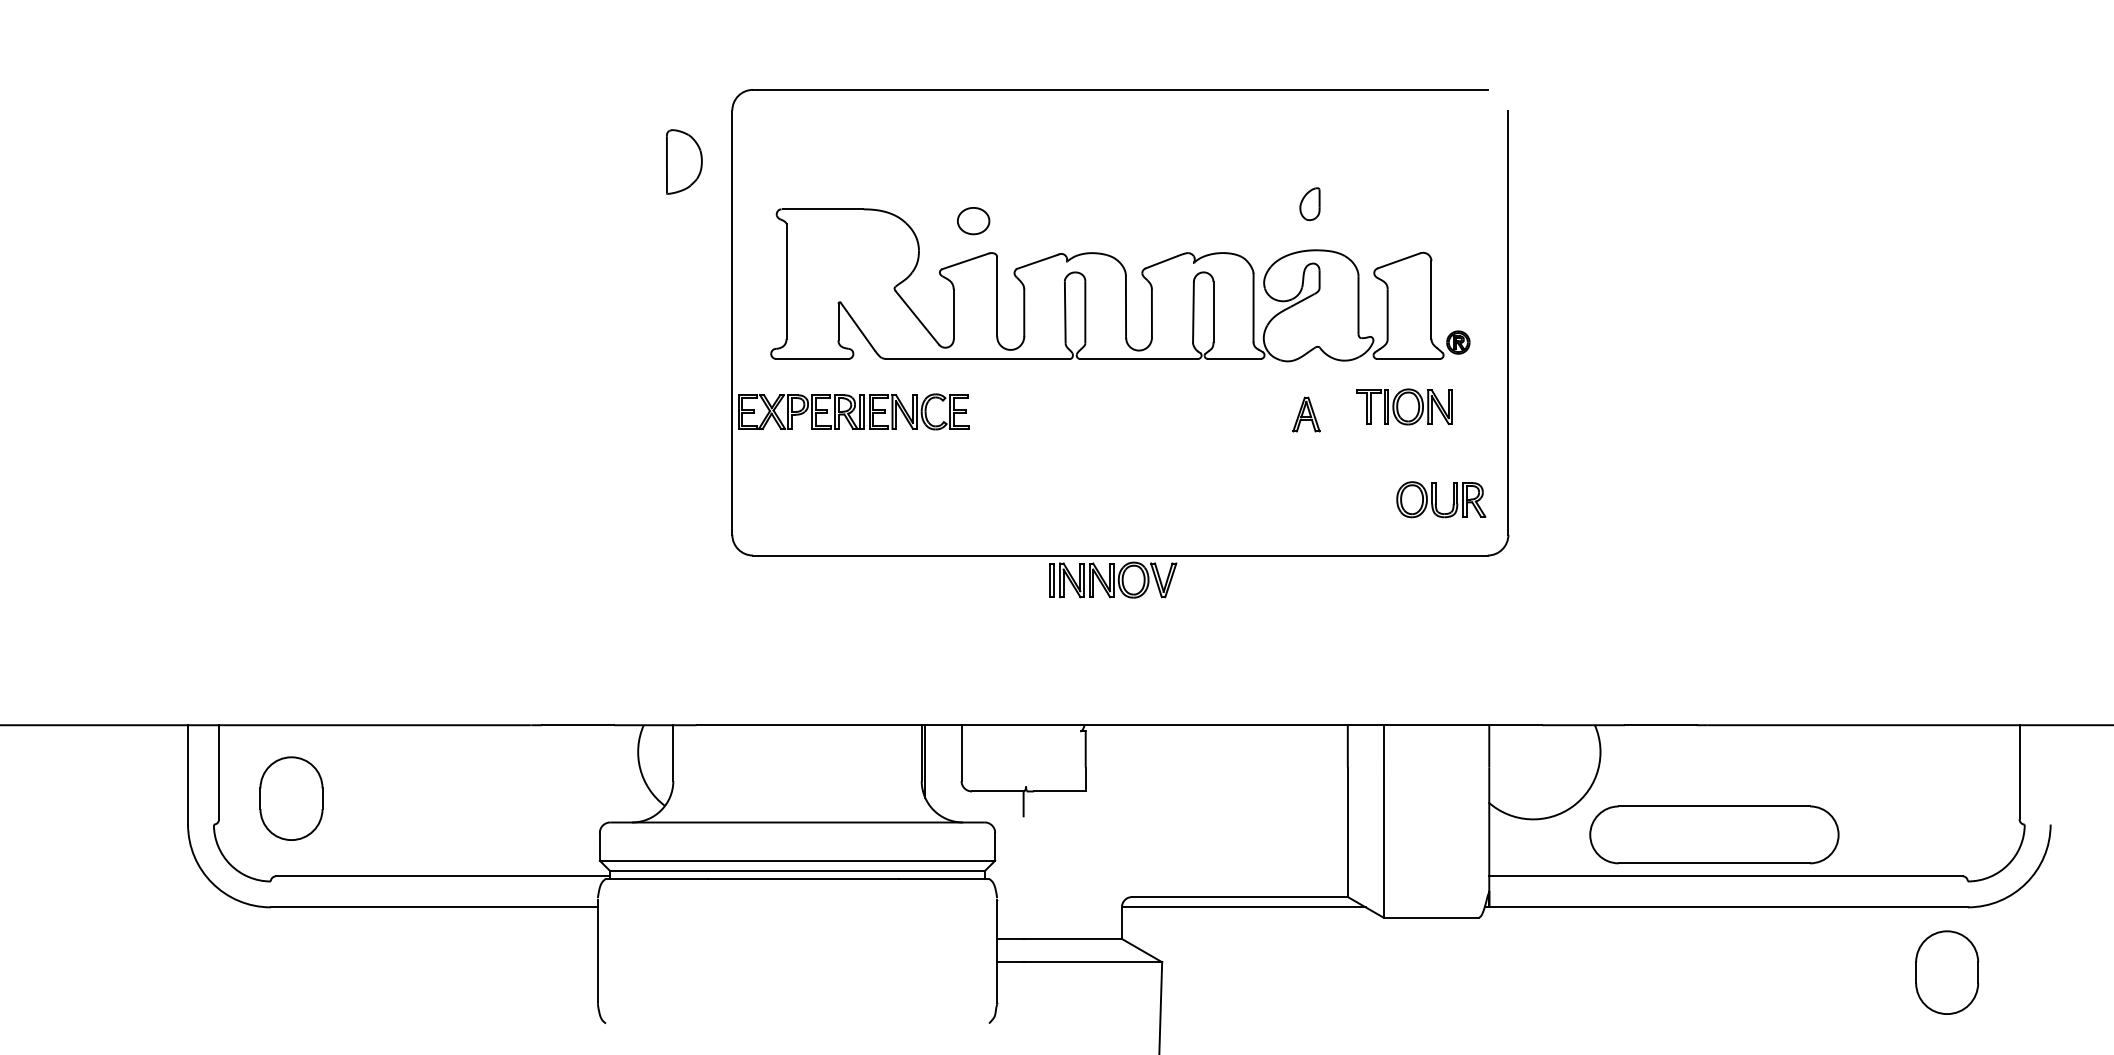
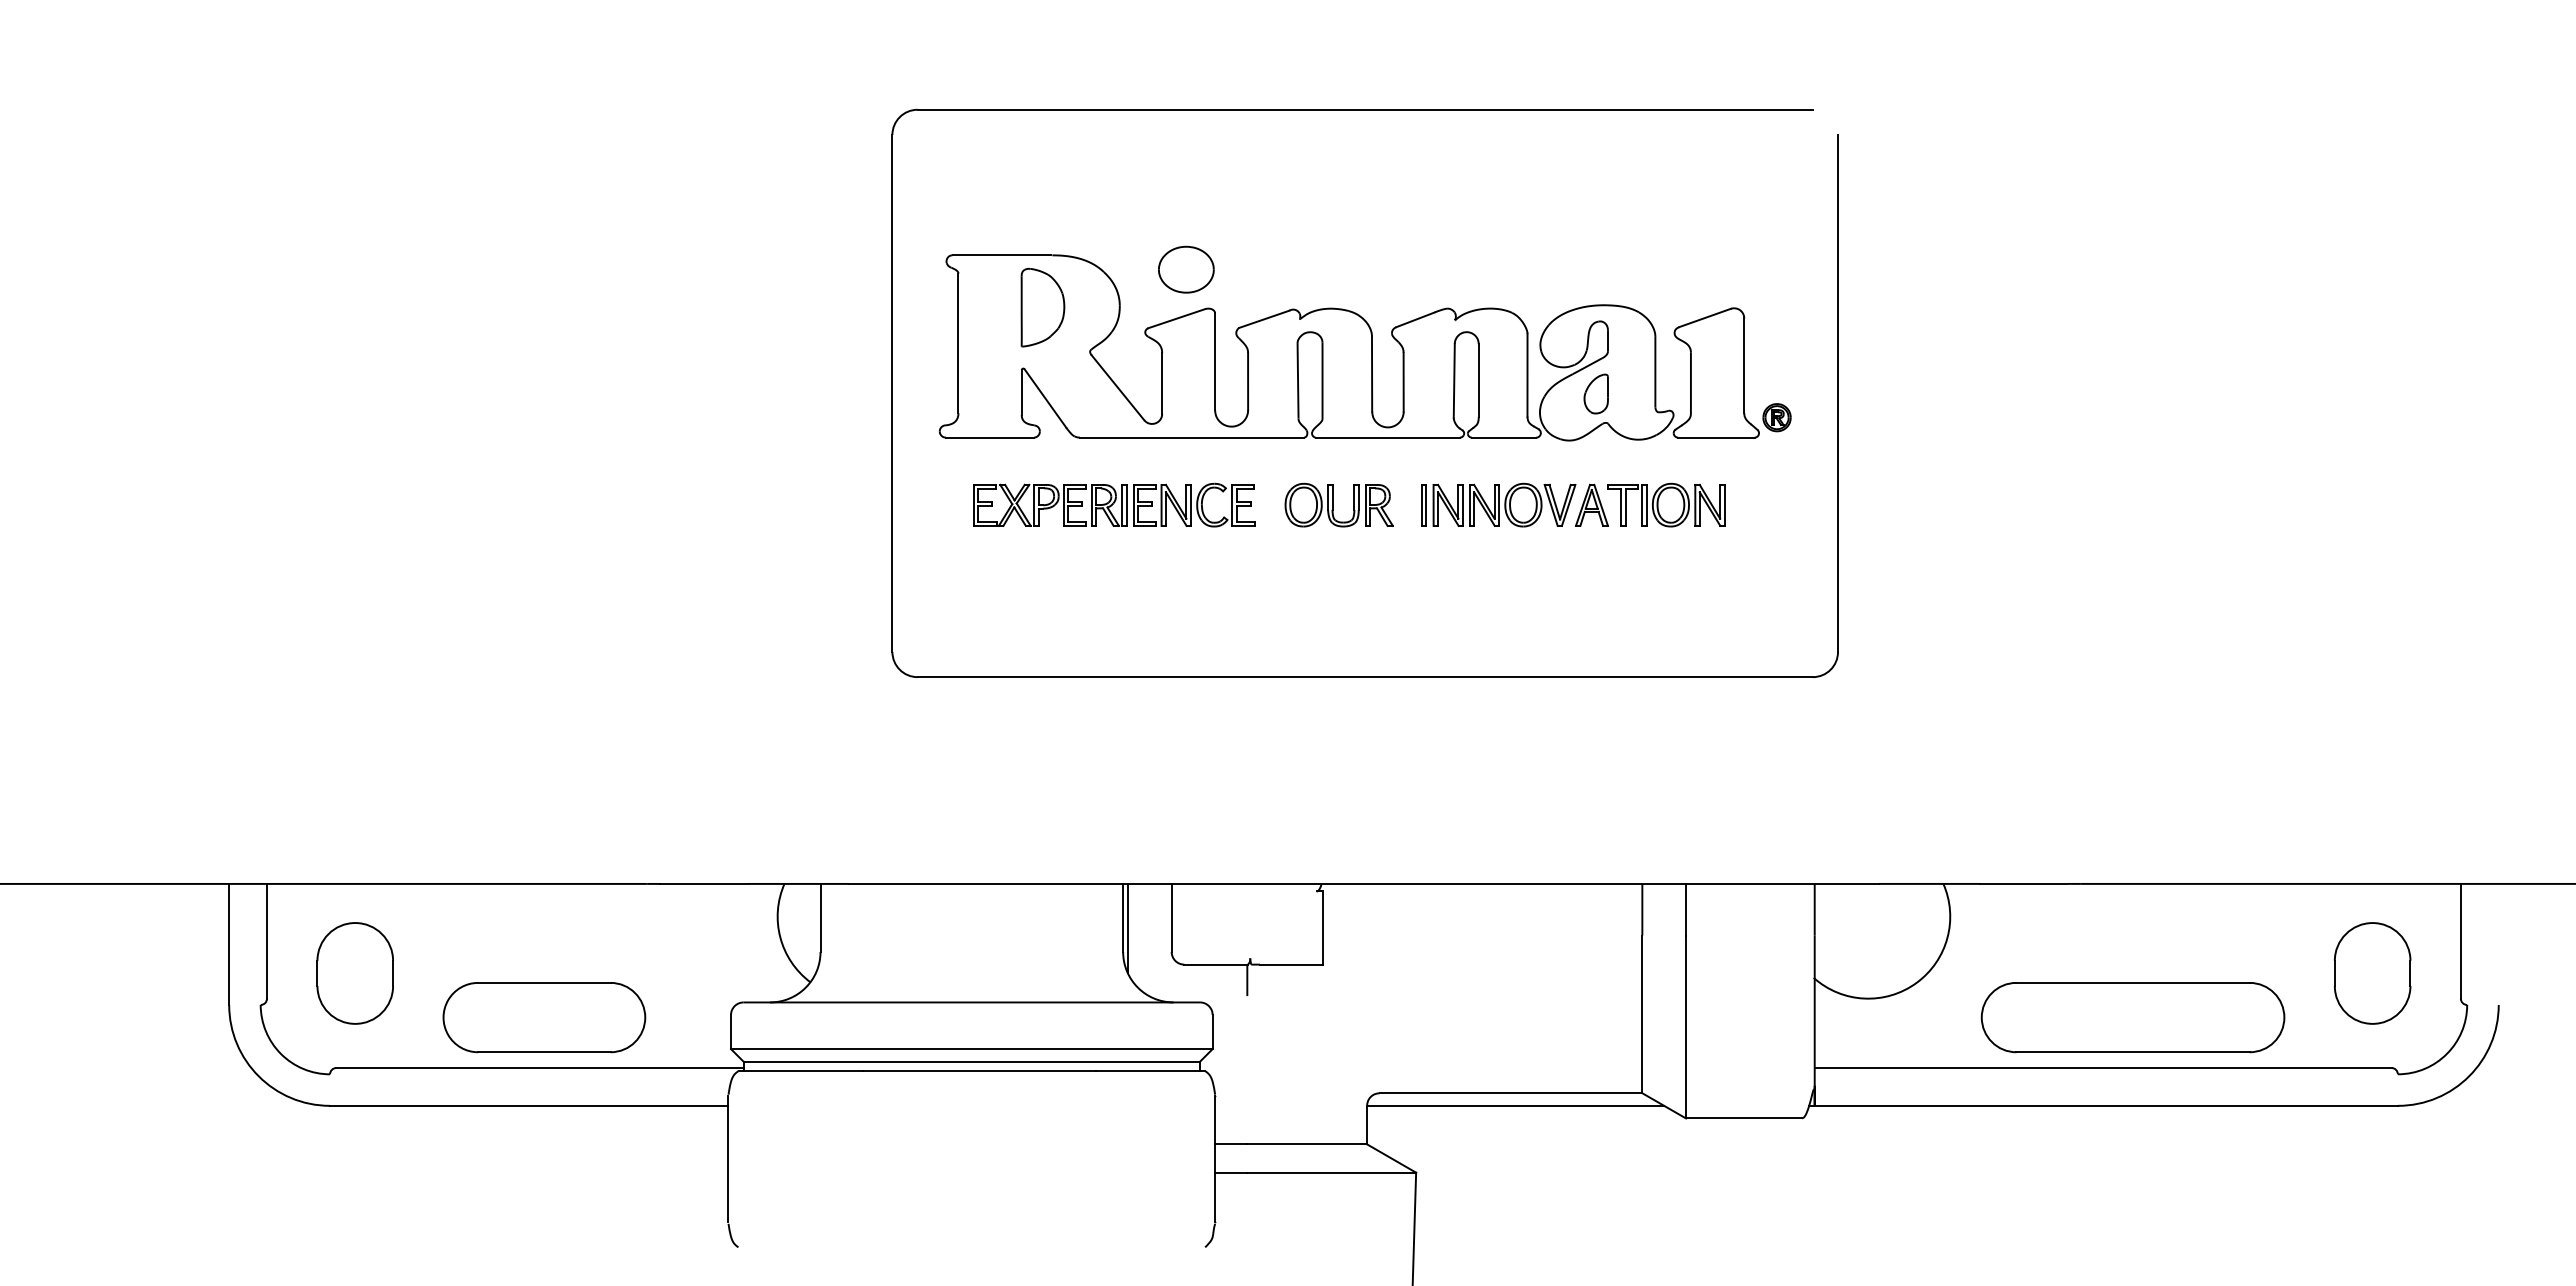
part: (683, 161) -> (1042, 307), moved
part: (1309, 203) -> (1595, 393), moved
part: (973, 220) -> (1186, 269), size x1.43
part: (1404, 406) -> (1666, 504), moved
part: (853, 411) -> (1114, 504), moved
part: (1440, 499) -> (1338, 504), moved
part: (1113, 579) -> (1498, 504), moved
part: (446, 834) -> (544, 1017), added
part: (1713, 834) -> (2132, 1017), moved
part: (1947, 972) -> (2372, 973), moved

